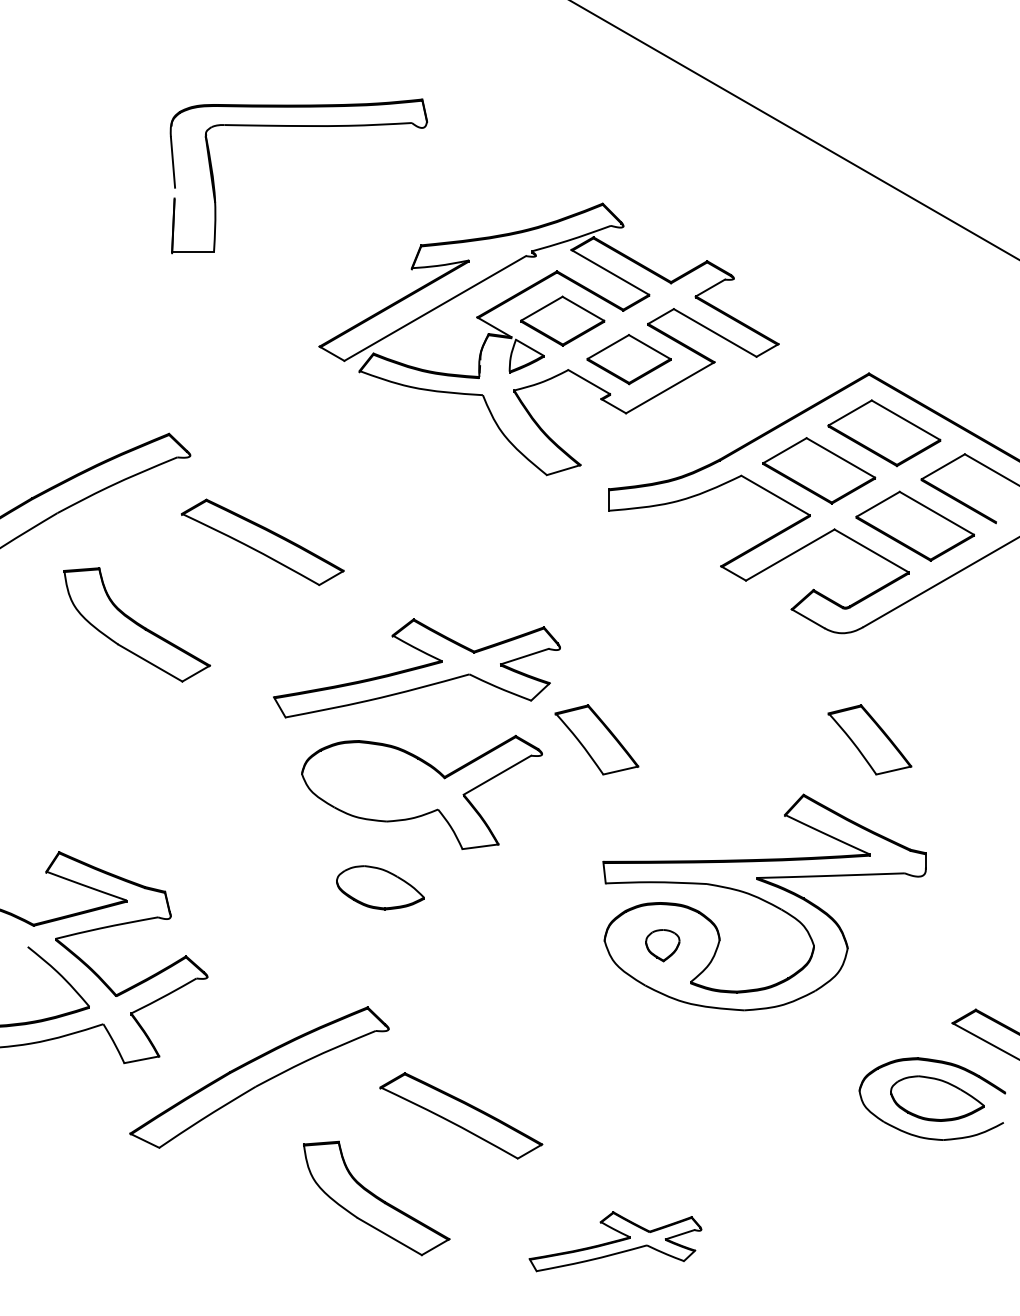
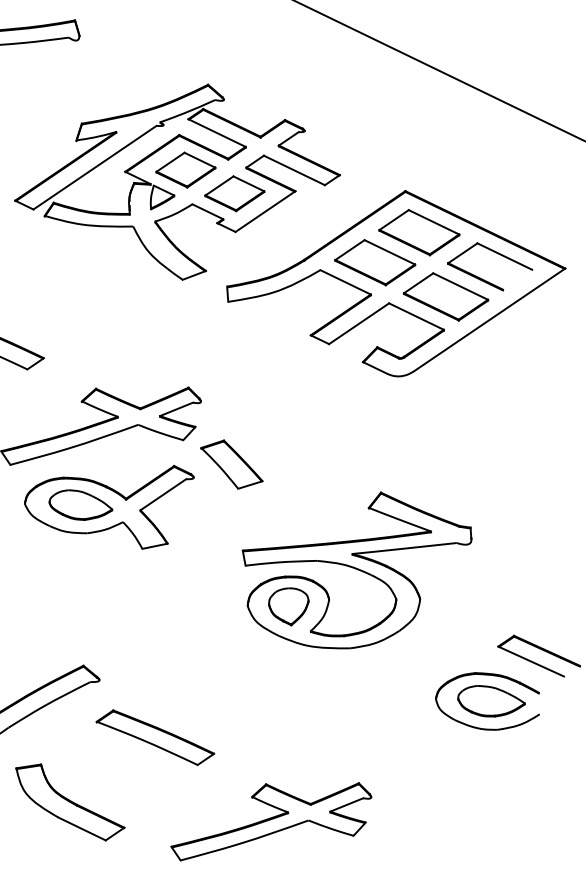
part: (869, 739) -> (424, 450), removed
part: (380, 887) -> (80, 504), moved
part: (662, 945) -> (288, 606), size x1.67
part: (376, 1198) -> (70, 802), moved
part: (615, 1241) -> (271, 818), size x1.67

